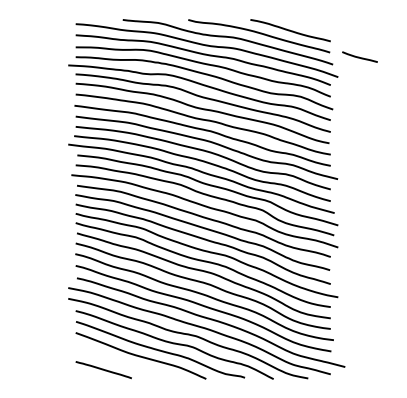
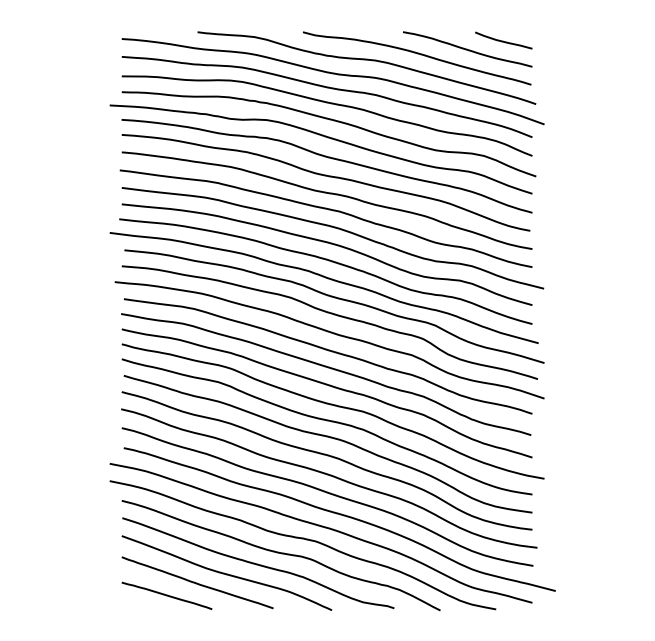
line: (359, 56) -> (502, 39), moved
line: (122, 361) -> (197, 582), added

